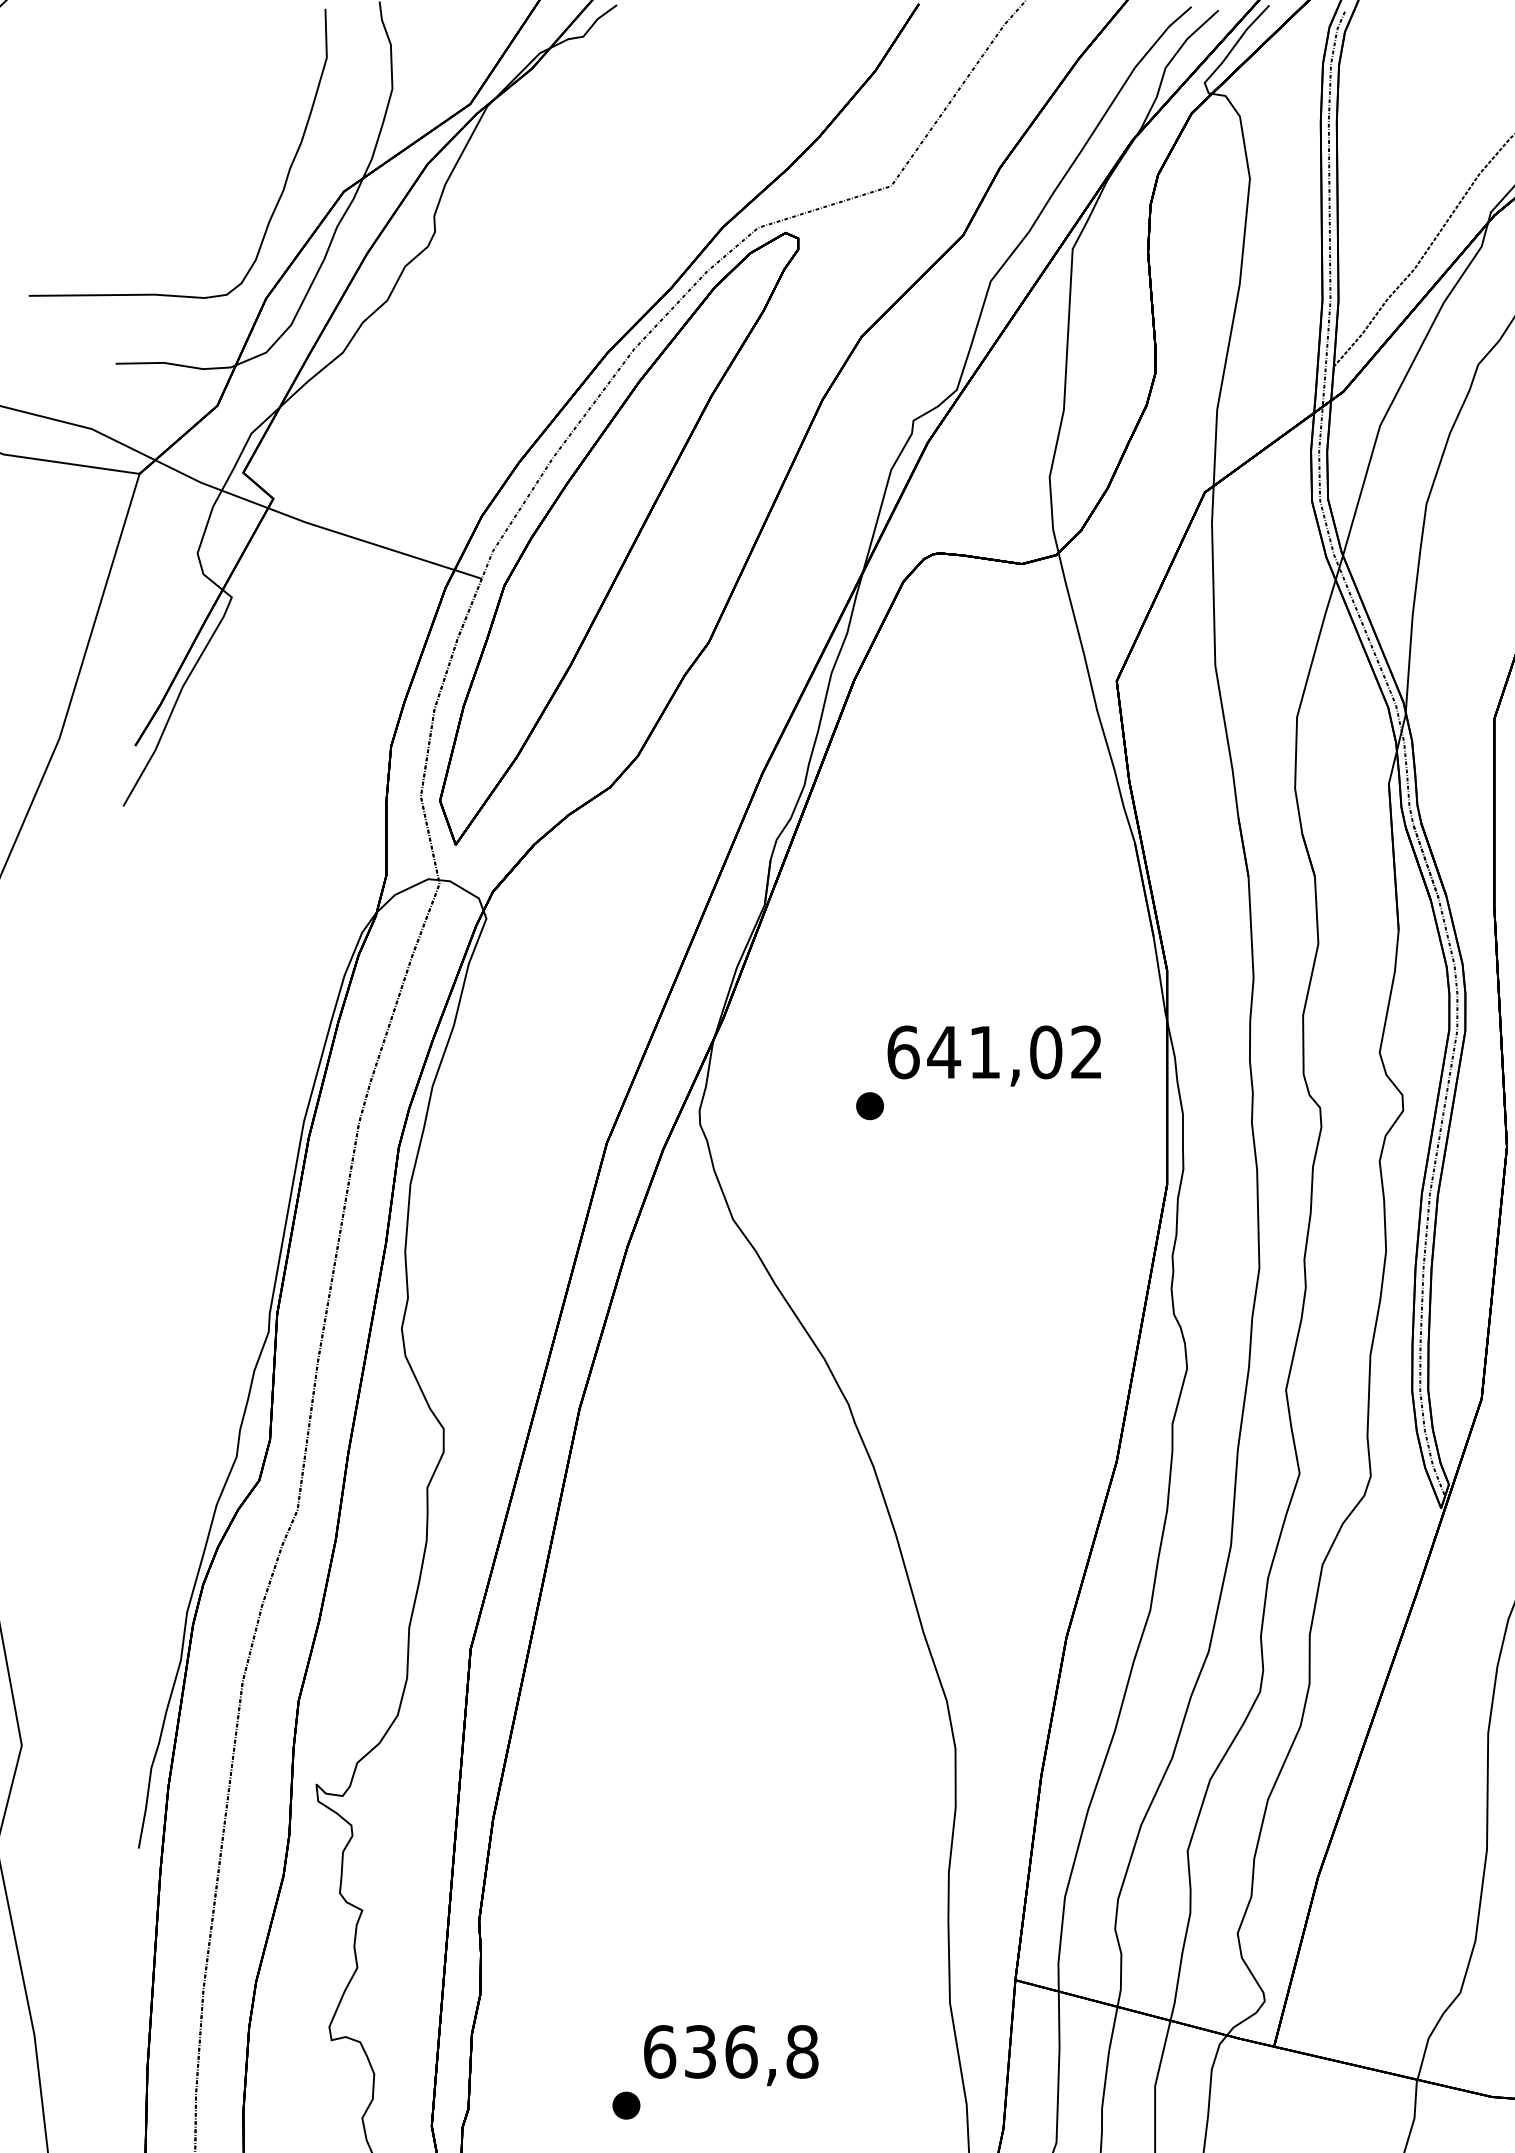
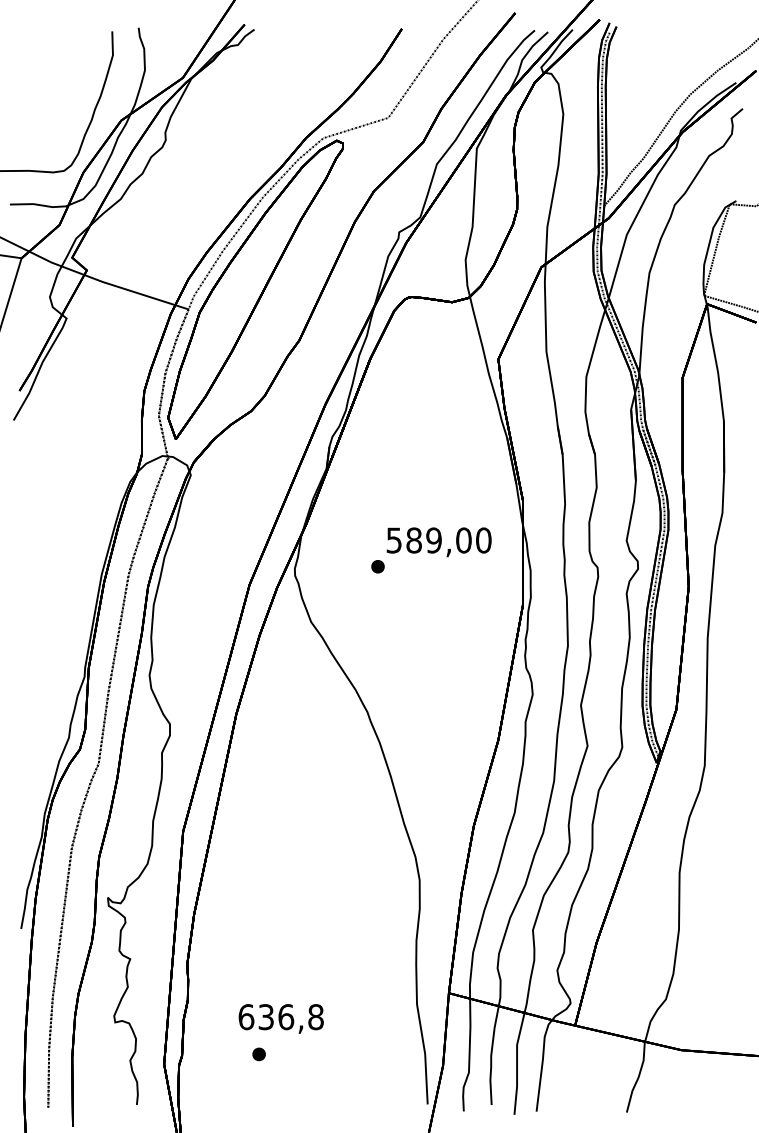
text: (994, 1052) -> (438, 540), 641,02 -> 589,00
text: (729, 2054) -> (280, 1018), moved

